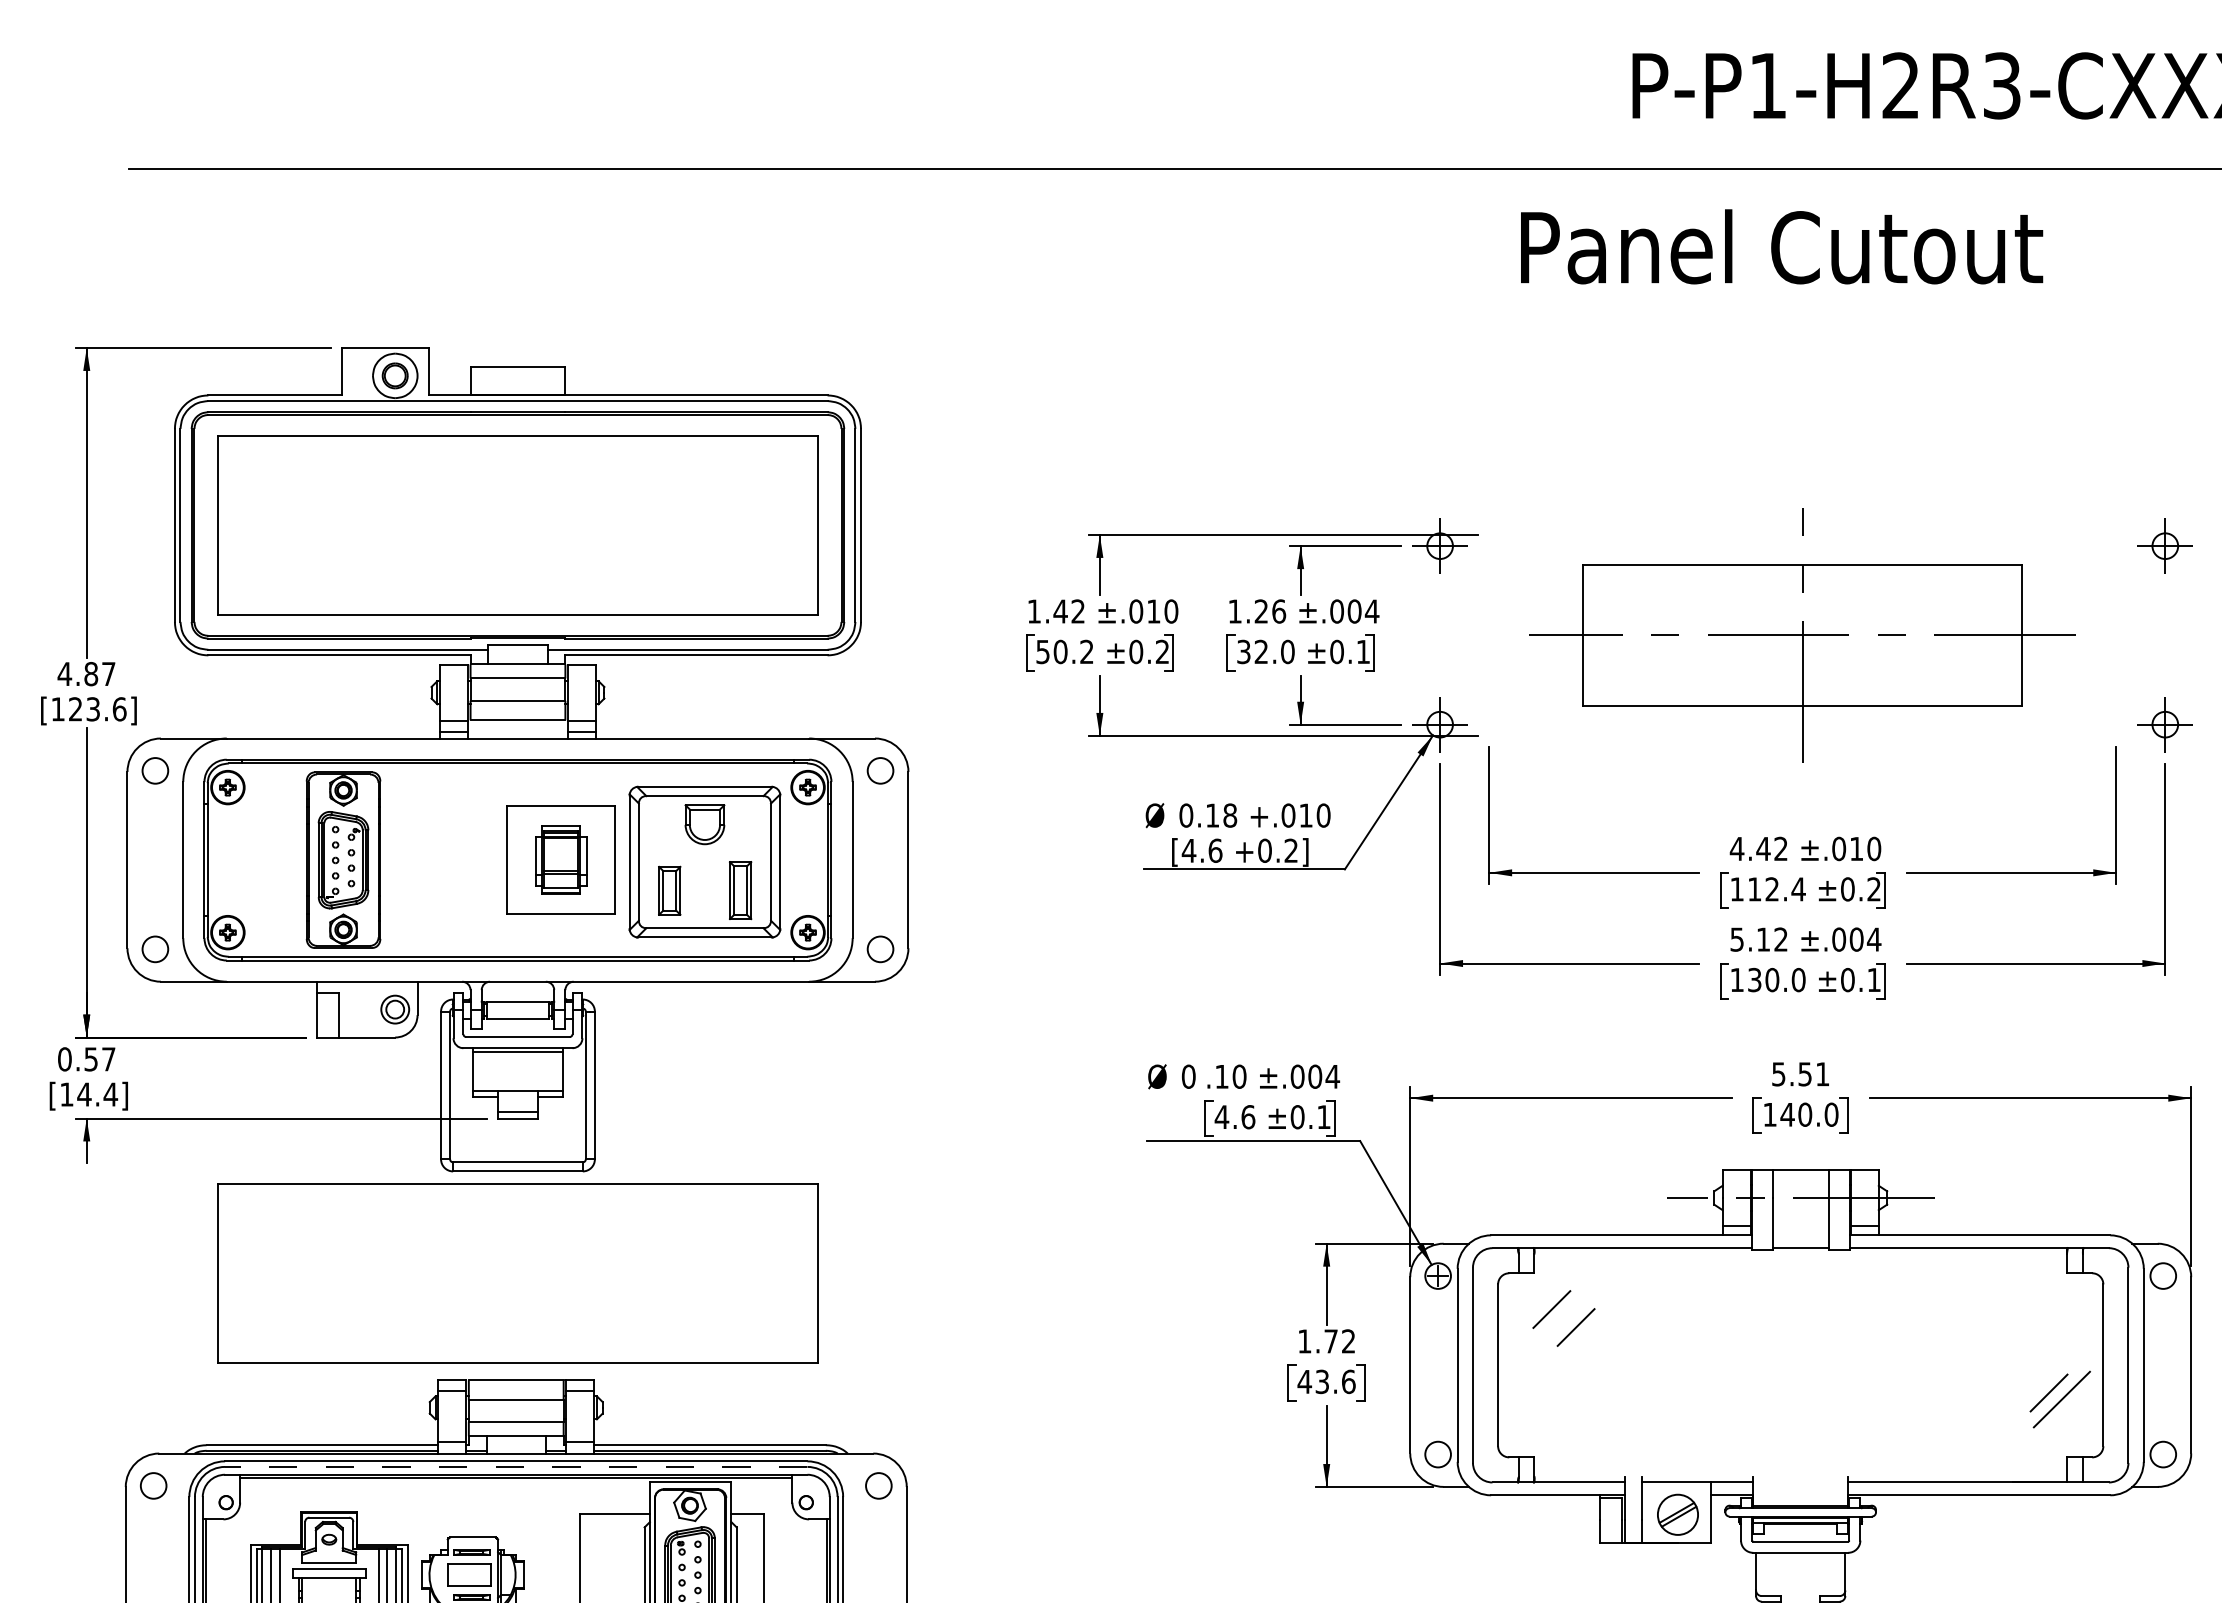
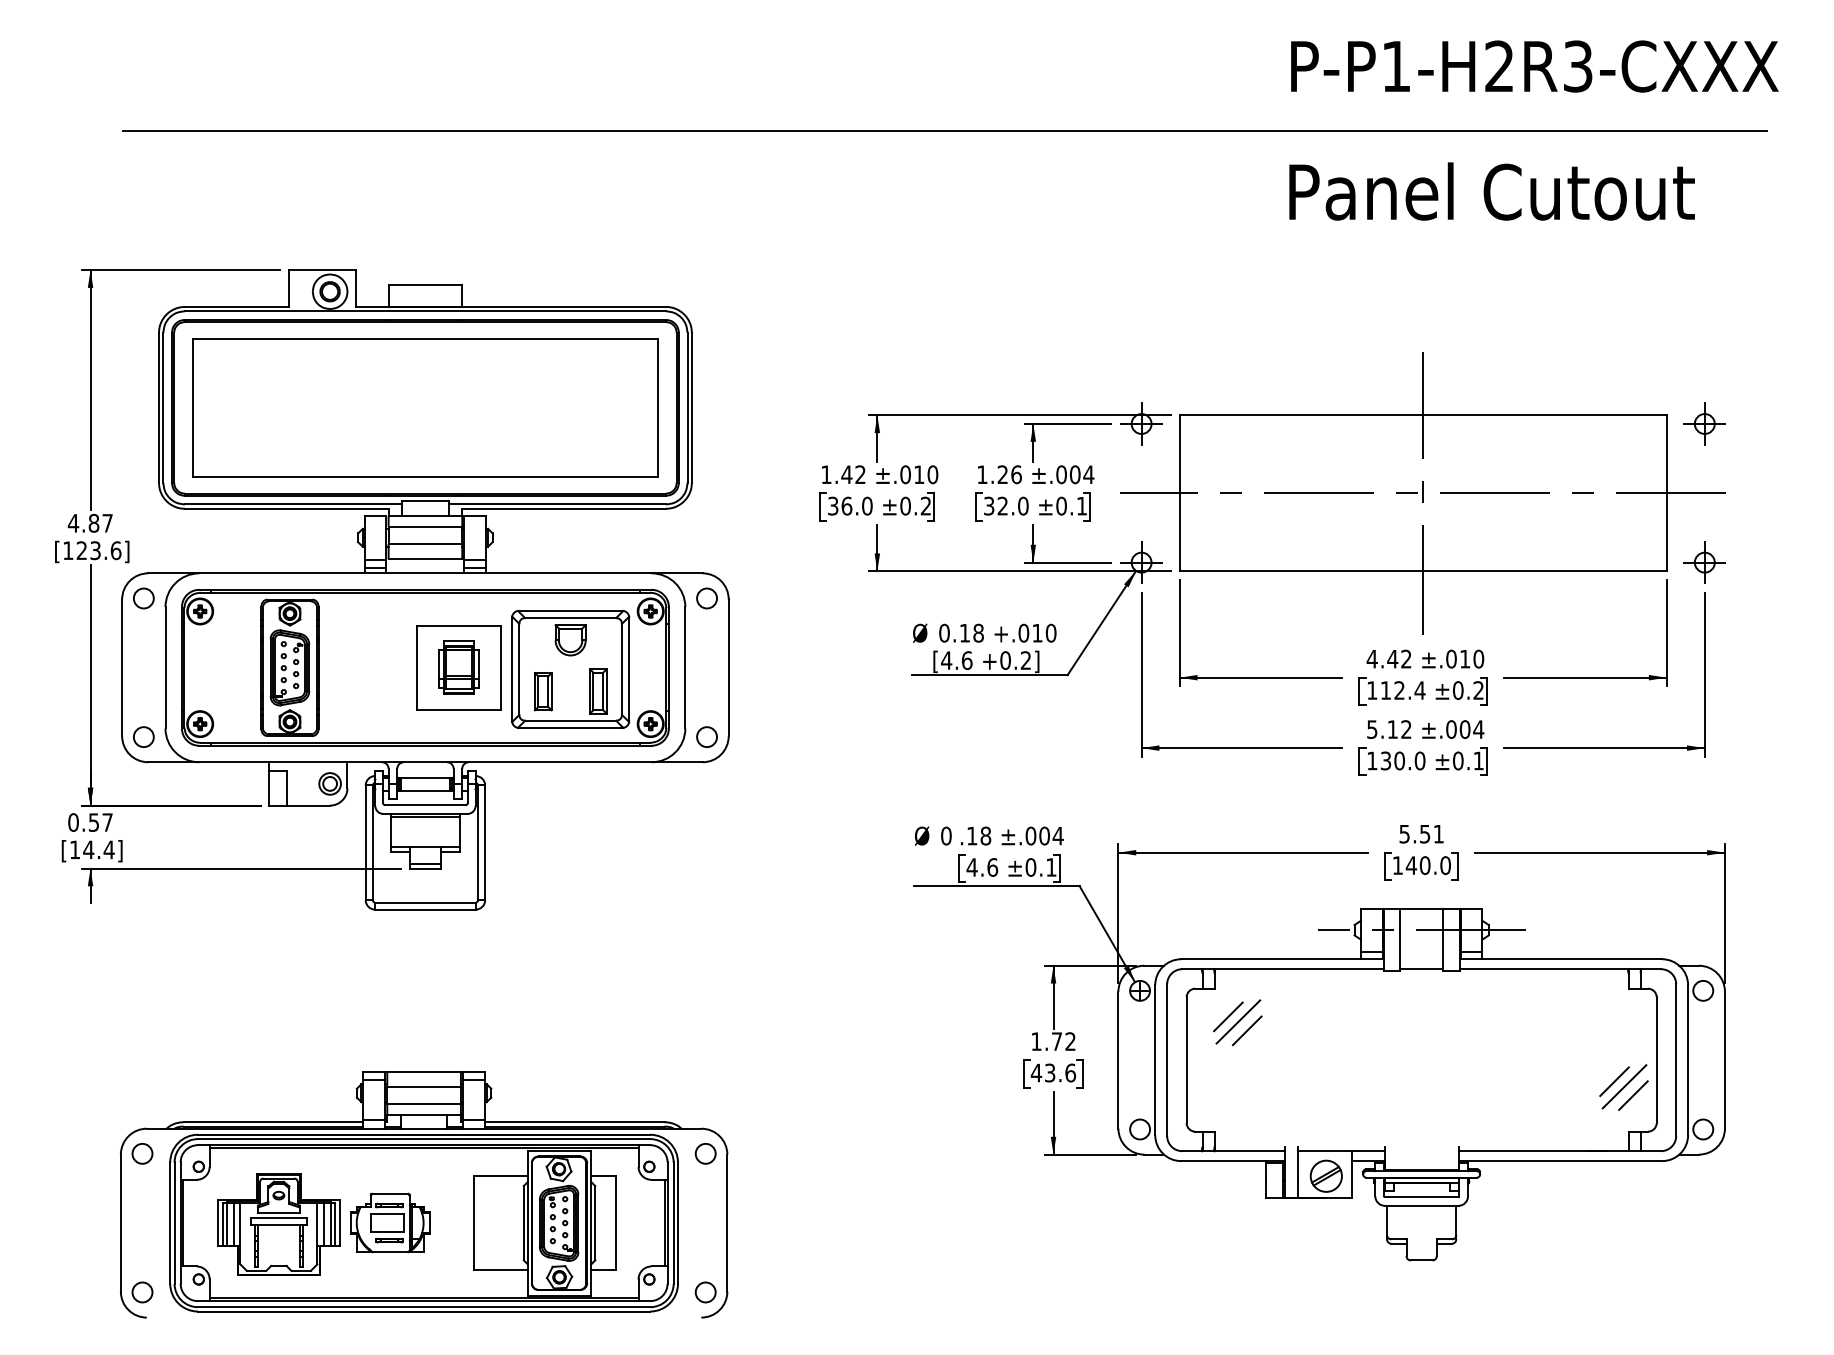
text: (1781, 246) -> (1491, 191), moved
part: (1801, 635) -> (1422, 493), size x1.43
text: (1065, 651) -> (850, 505), 50.2 -> 36.0
text: (1239, 1077) -> (985, 836), .10 -> .18
part: (518, 1273) -> (425, 988), removed
line: (1564, 1315) -> (1238, 1021), added
line: (2073, 1410) -> (1633, 1095), added
line: (515, 1467) -> (423, 1139), dashed -> solid

